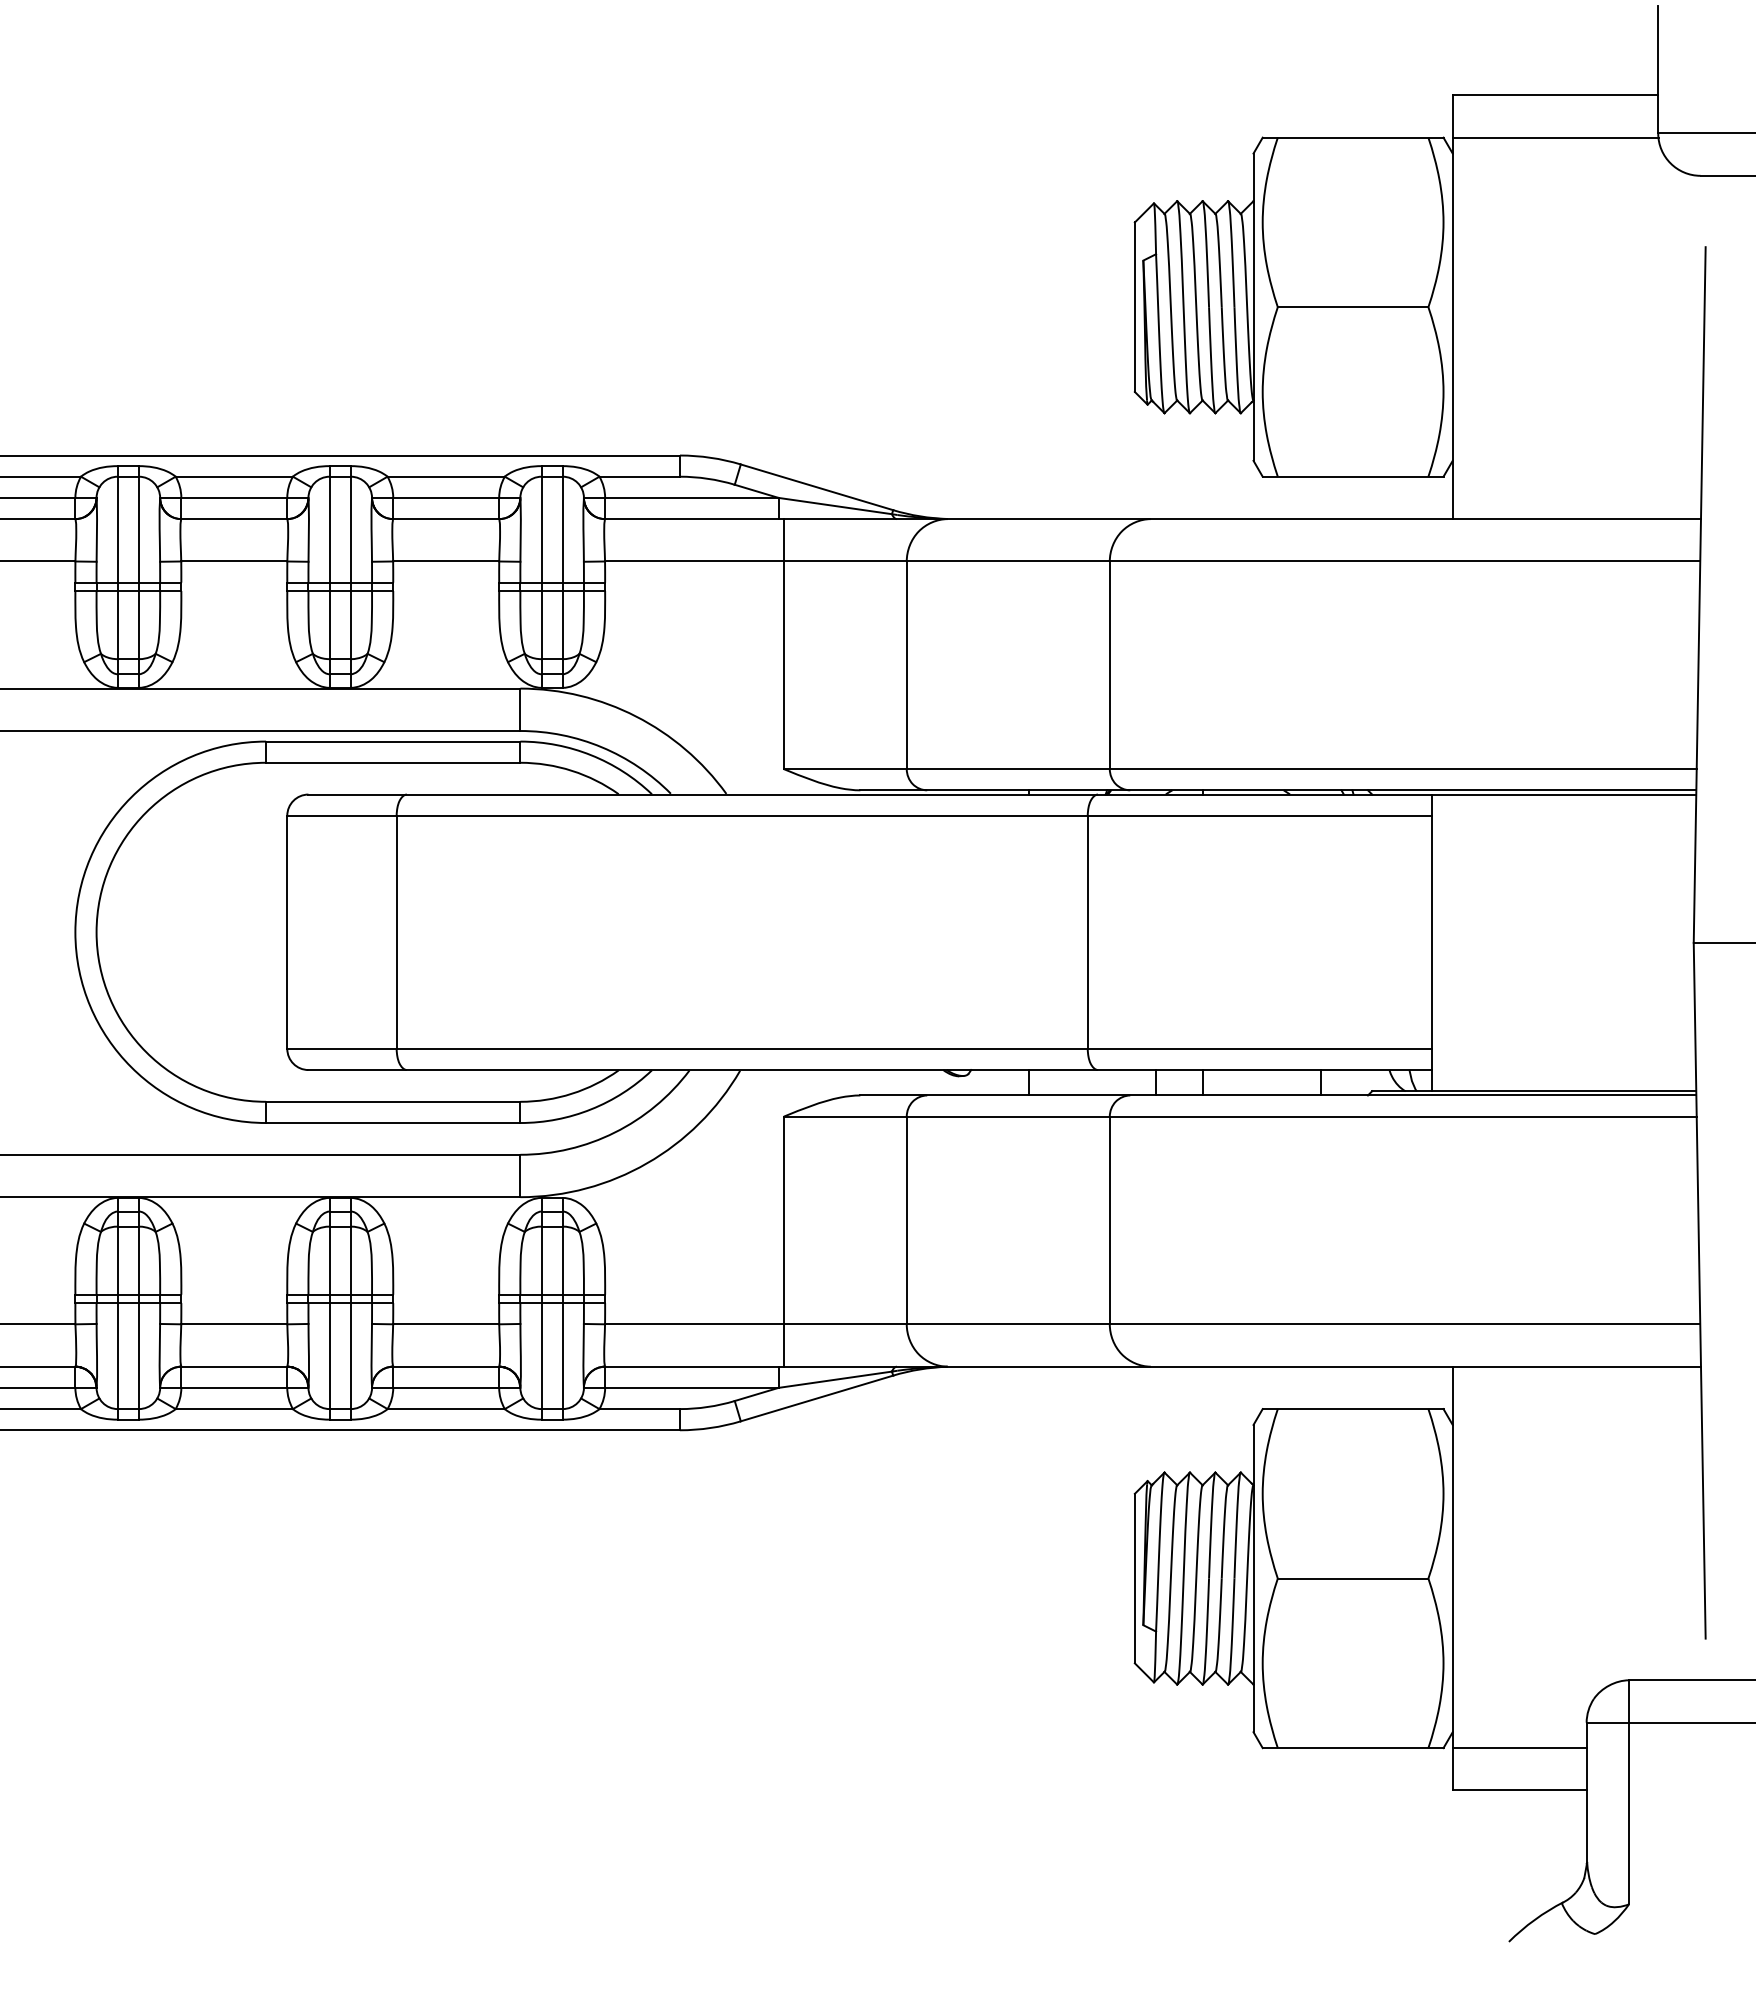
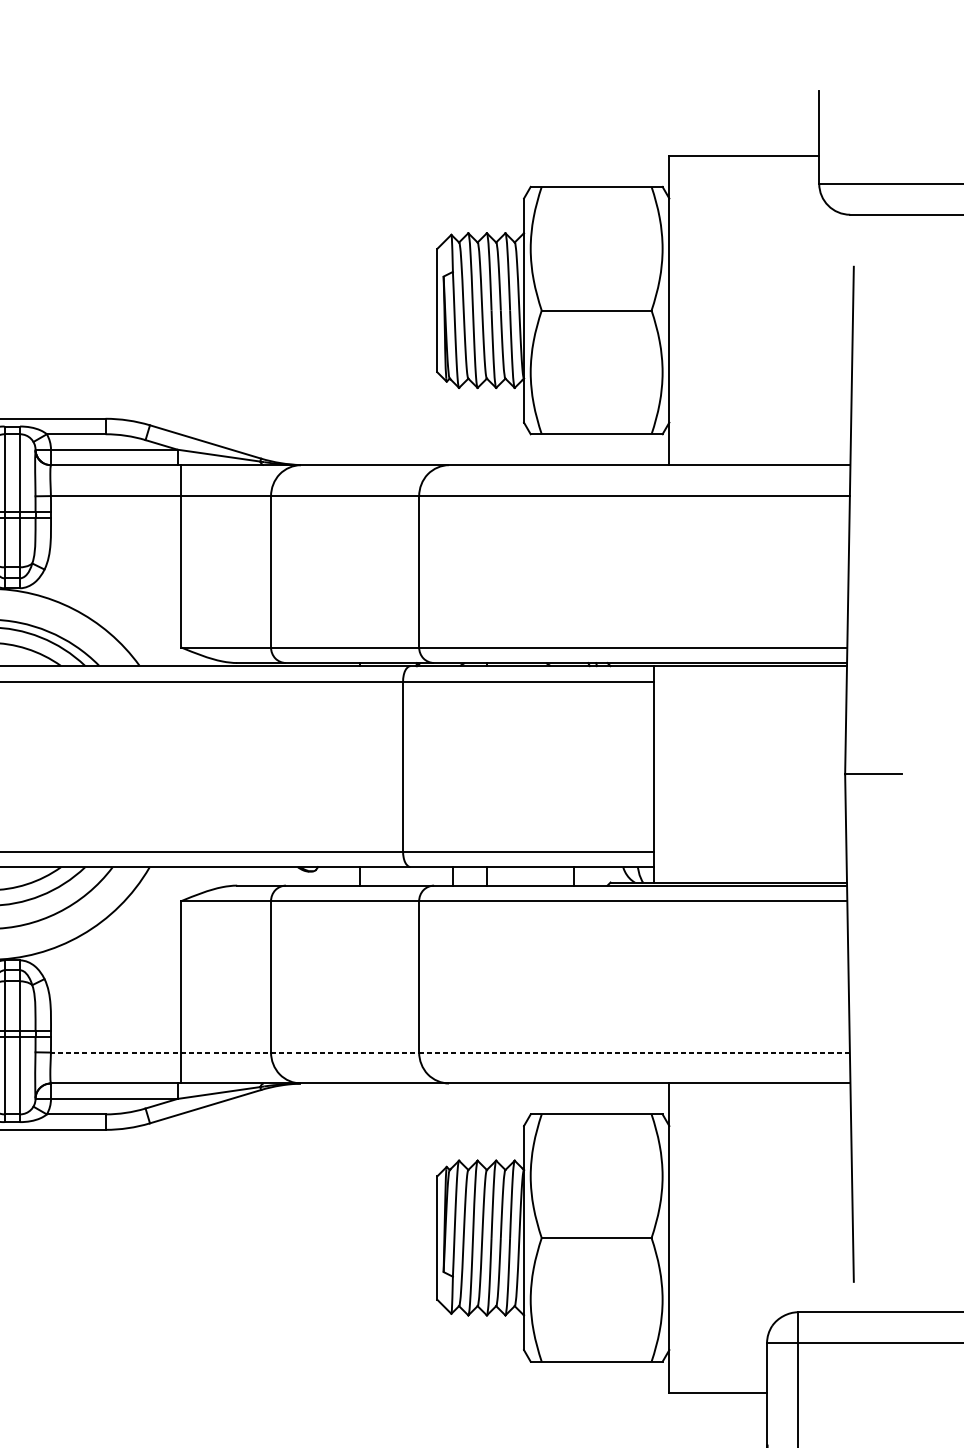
line: (1555, 137) -> (744, 186), removed
line: (1152, 1324) -> (450, 1052), solid -> dashed
line: (1519, 1748) -> (718, 1362), removed

